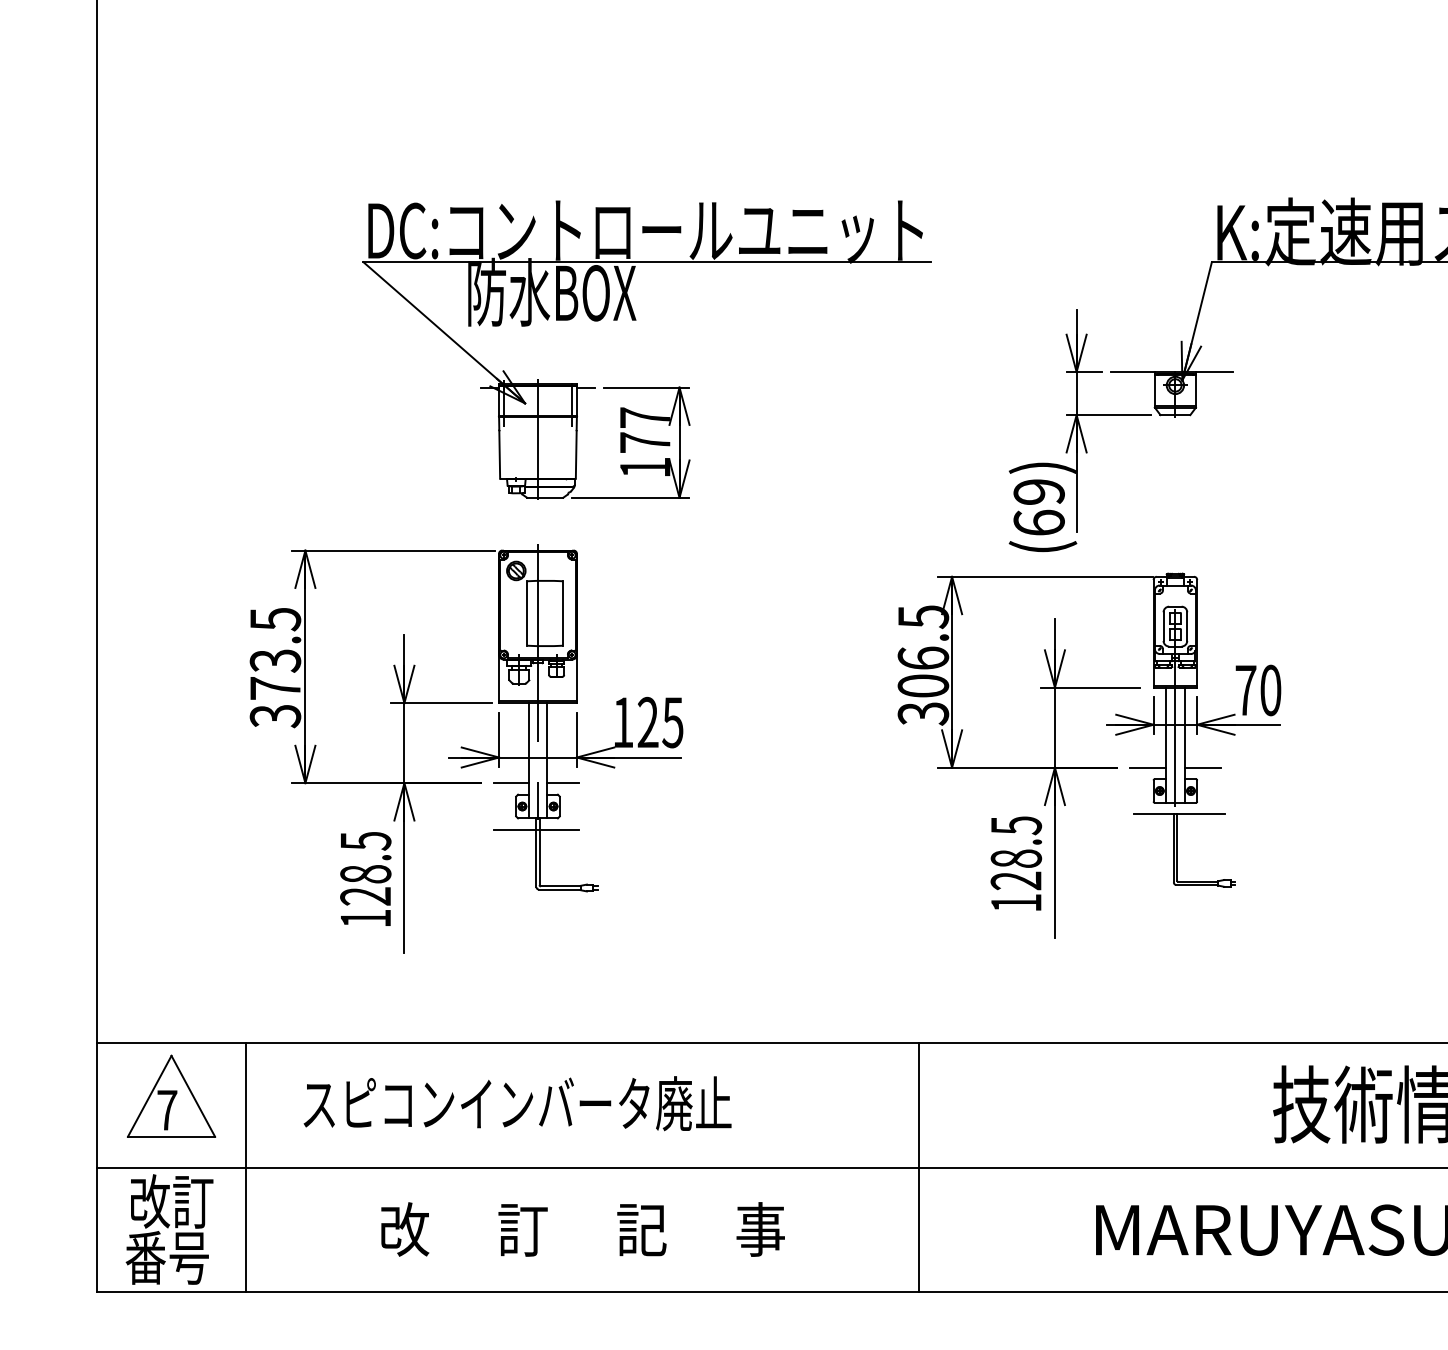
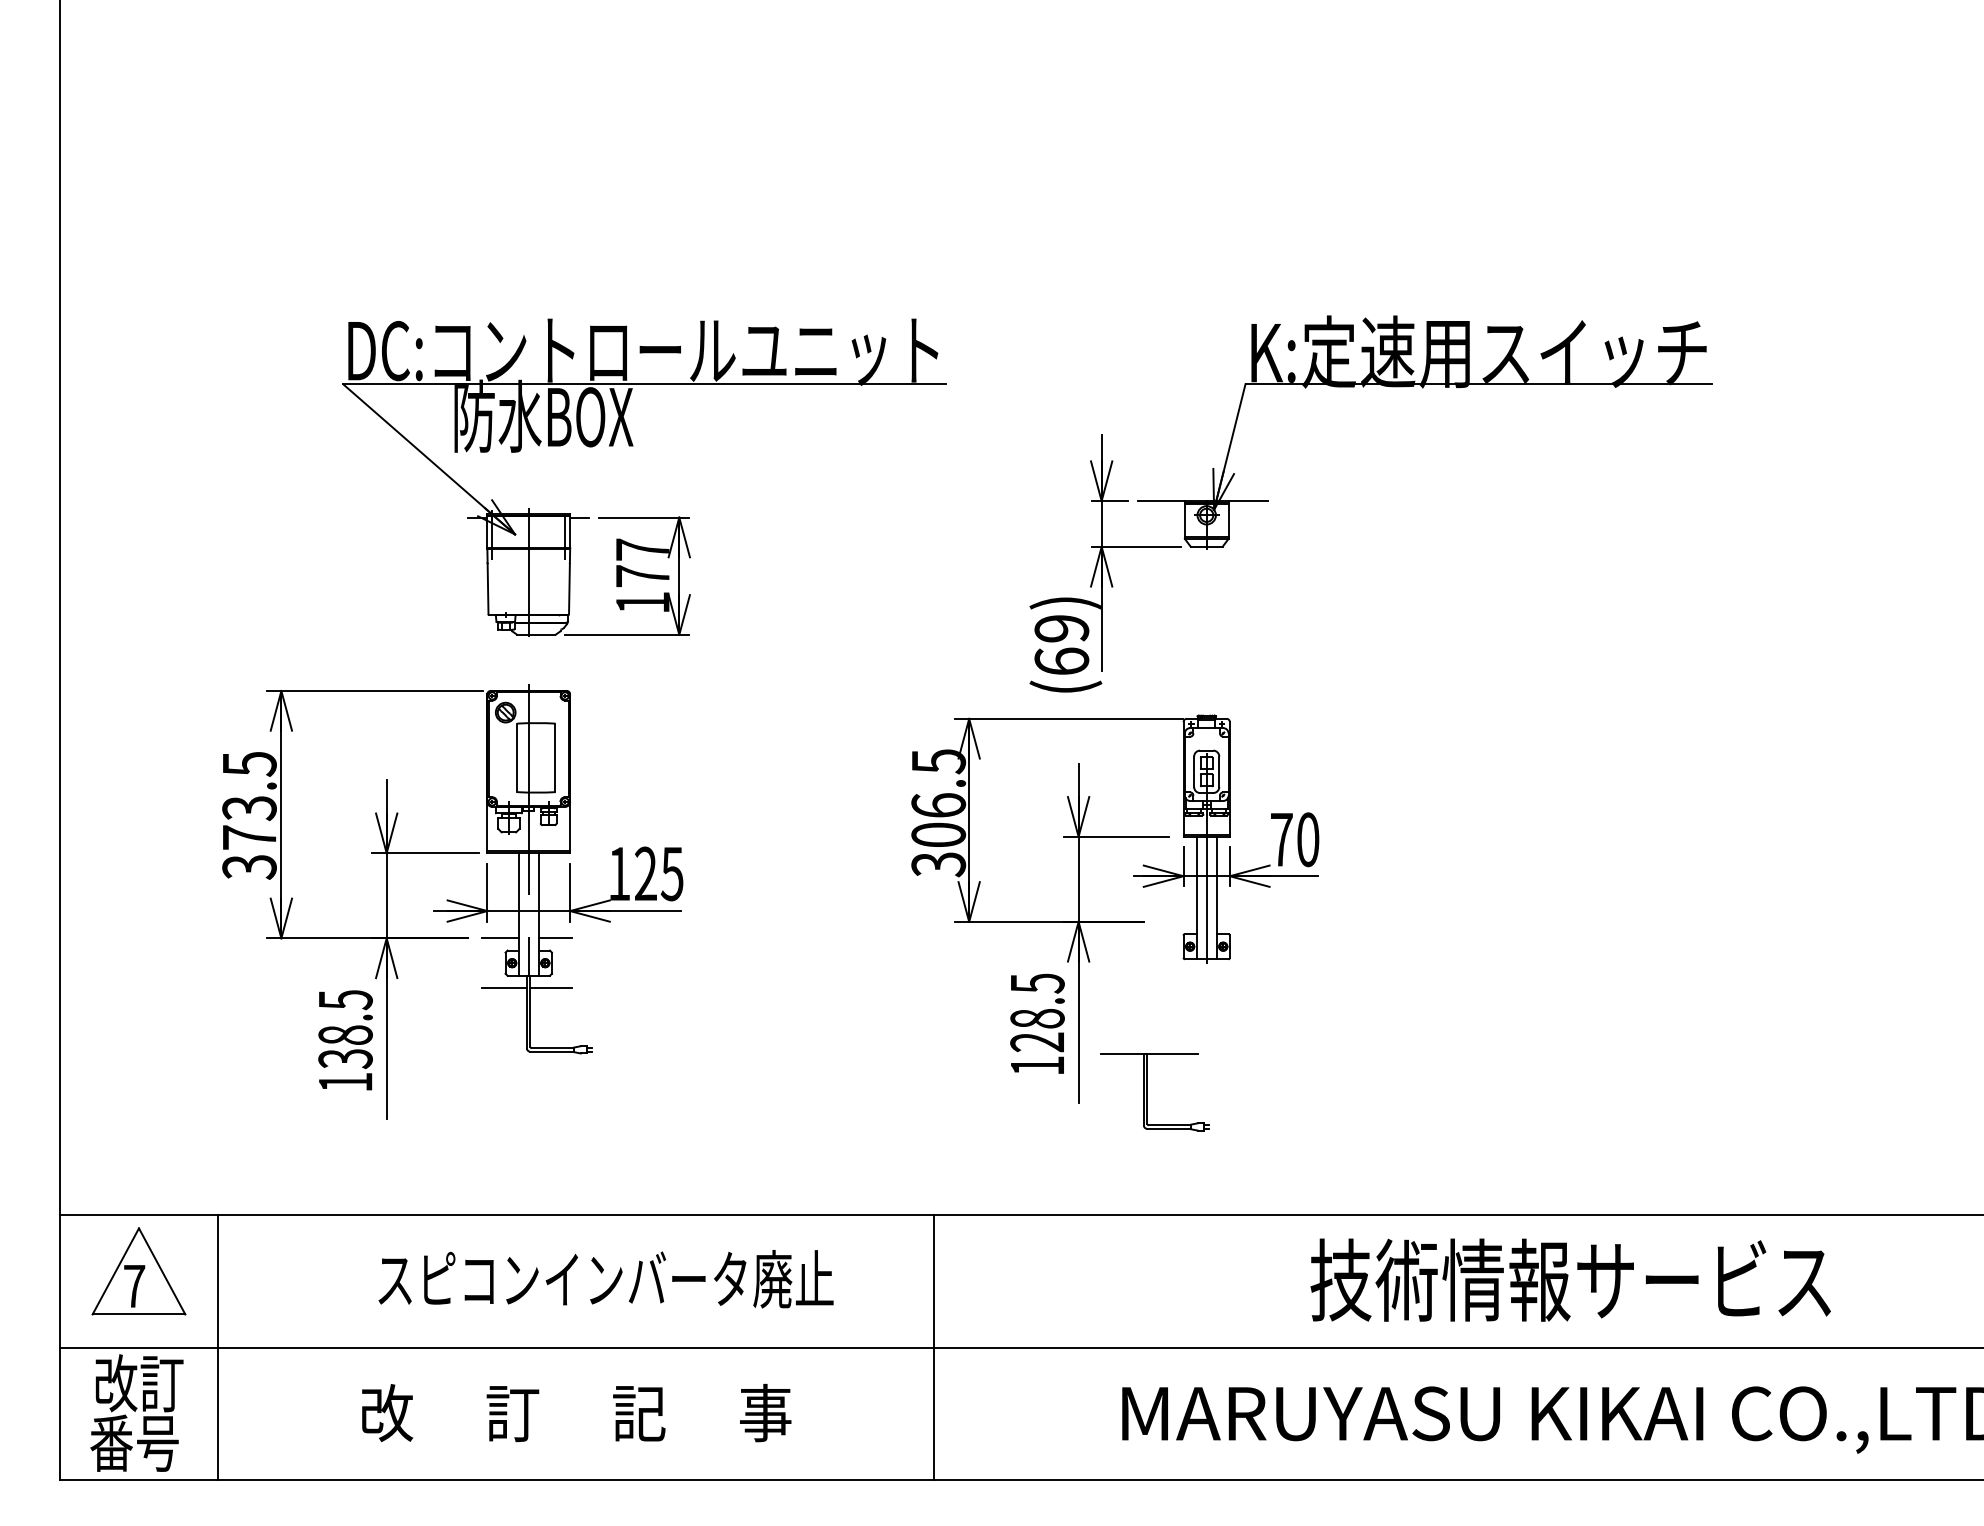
line: (1147, 767) -> (1177, 921), removed
line: (1202, 767) -> (1235, 921), removed
part: (1177, 851) -> (1147, 1092), moved
text: (365, 897) -> (345, 1059), 128.5 -> 138.5
text: (517, 1103) -> (605, 1279), moved

